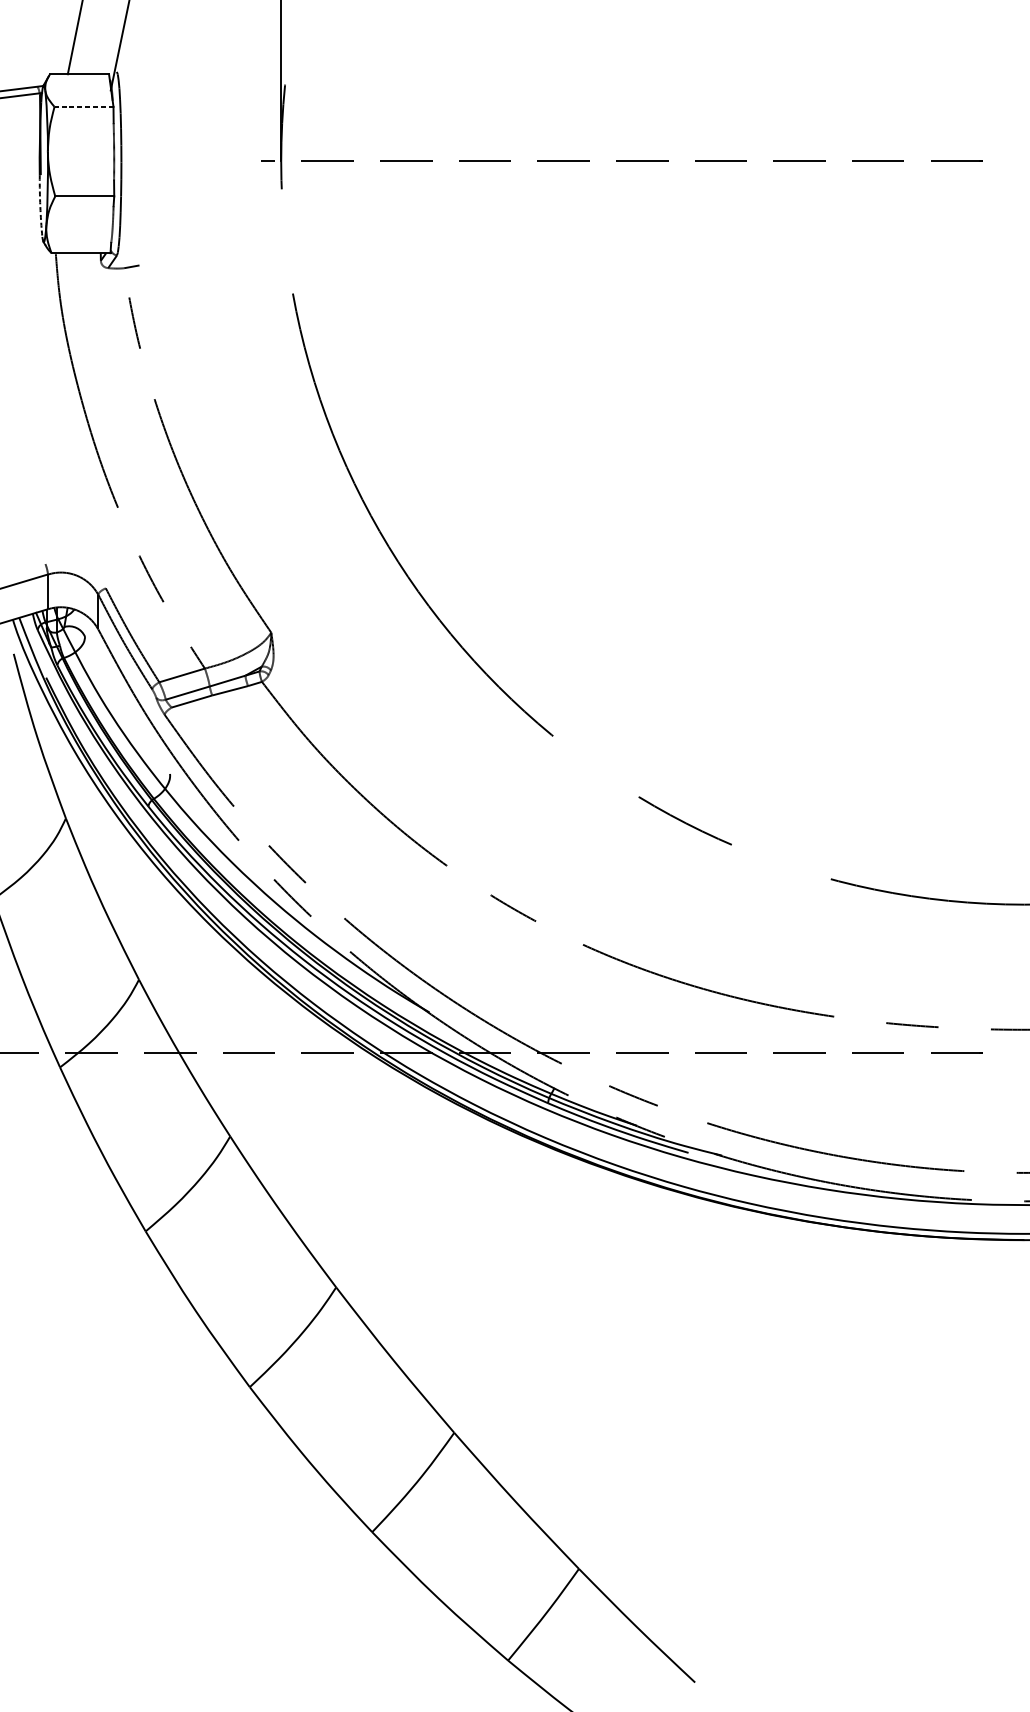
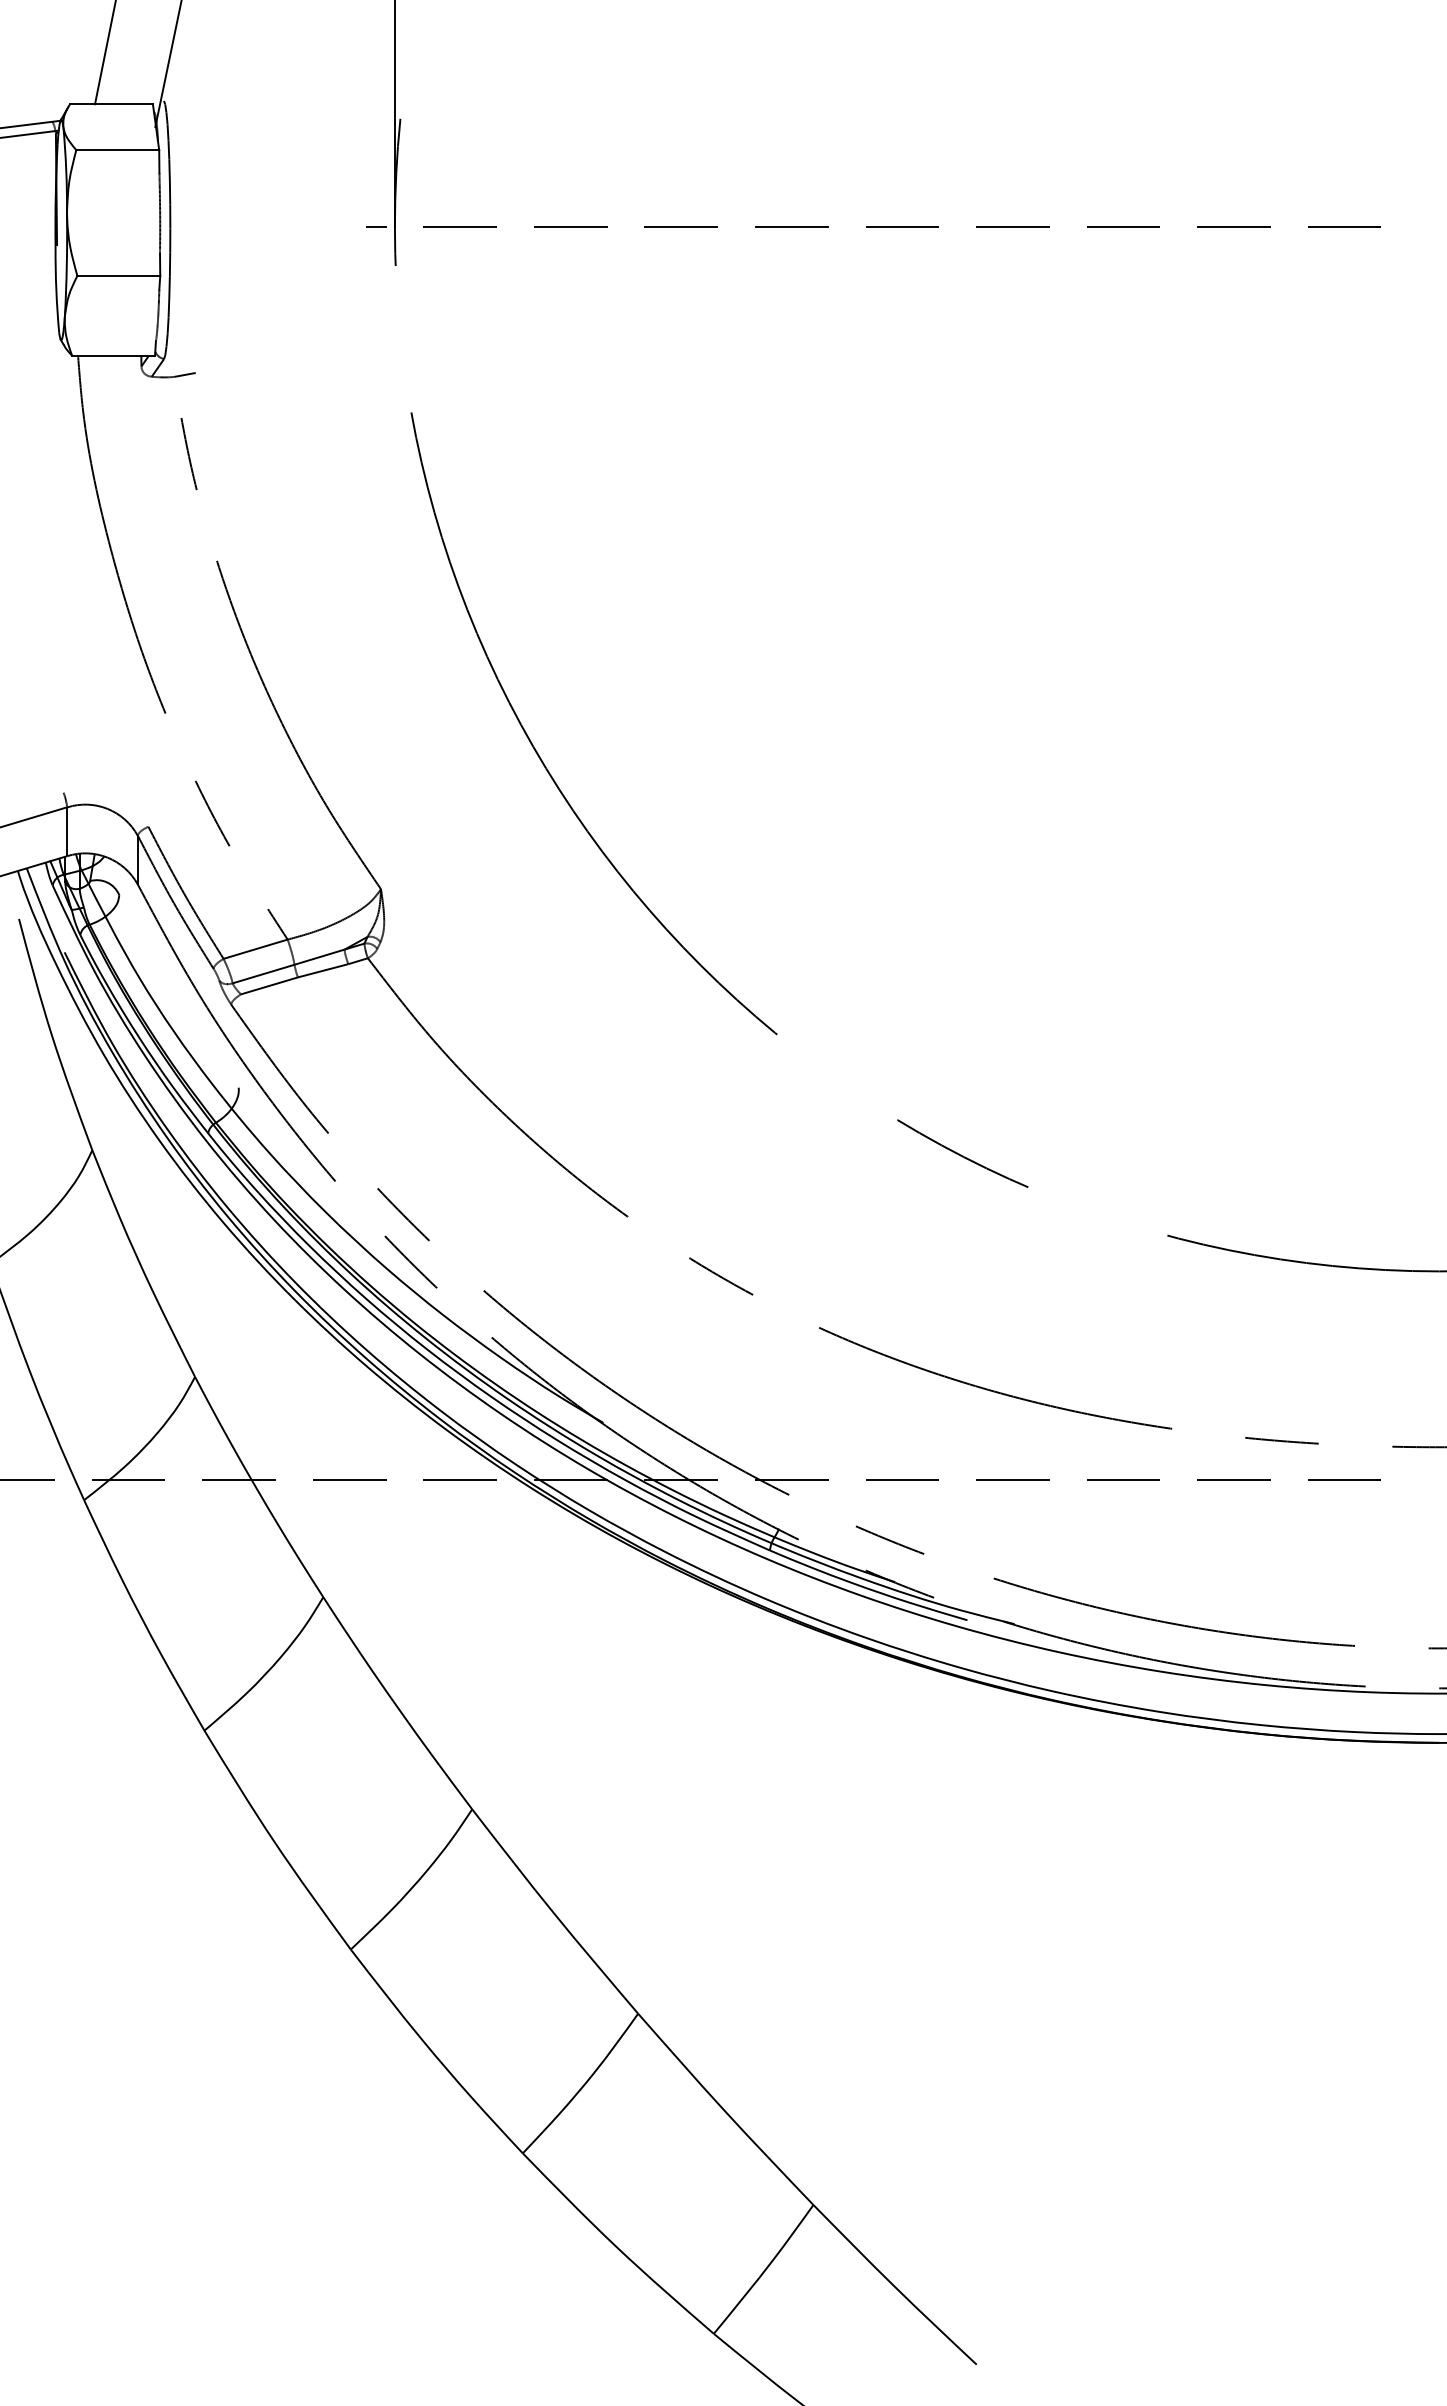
line: (83, 107) -> (117, 150), dashed -> solid
arc: (40, 206) -> (56, 290), dashed -> solid

